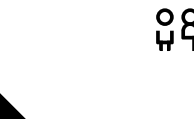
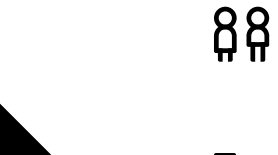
fill: (164, 26) -> (224, 29), added
fill: (186, 43) -> (252, 51), added

